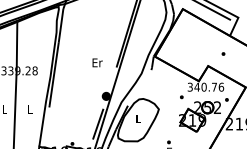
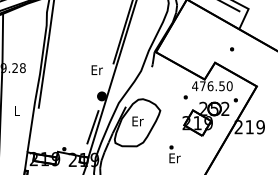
text: (96, 62) -> (96, 69), moved
text: (205, 87) -> (212, 86), 340.76 -> 476.50
text: (138, 118) -> (137, 121), L -> Er

